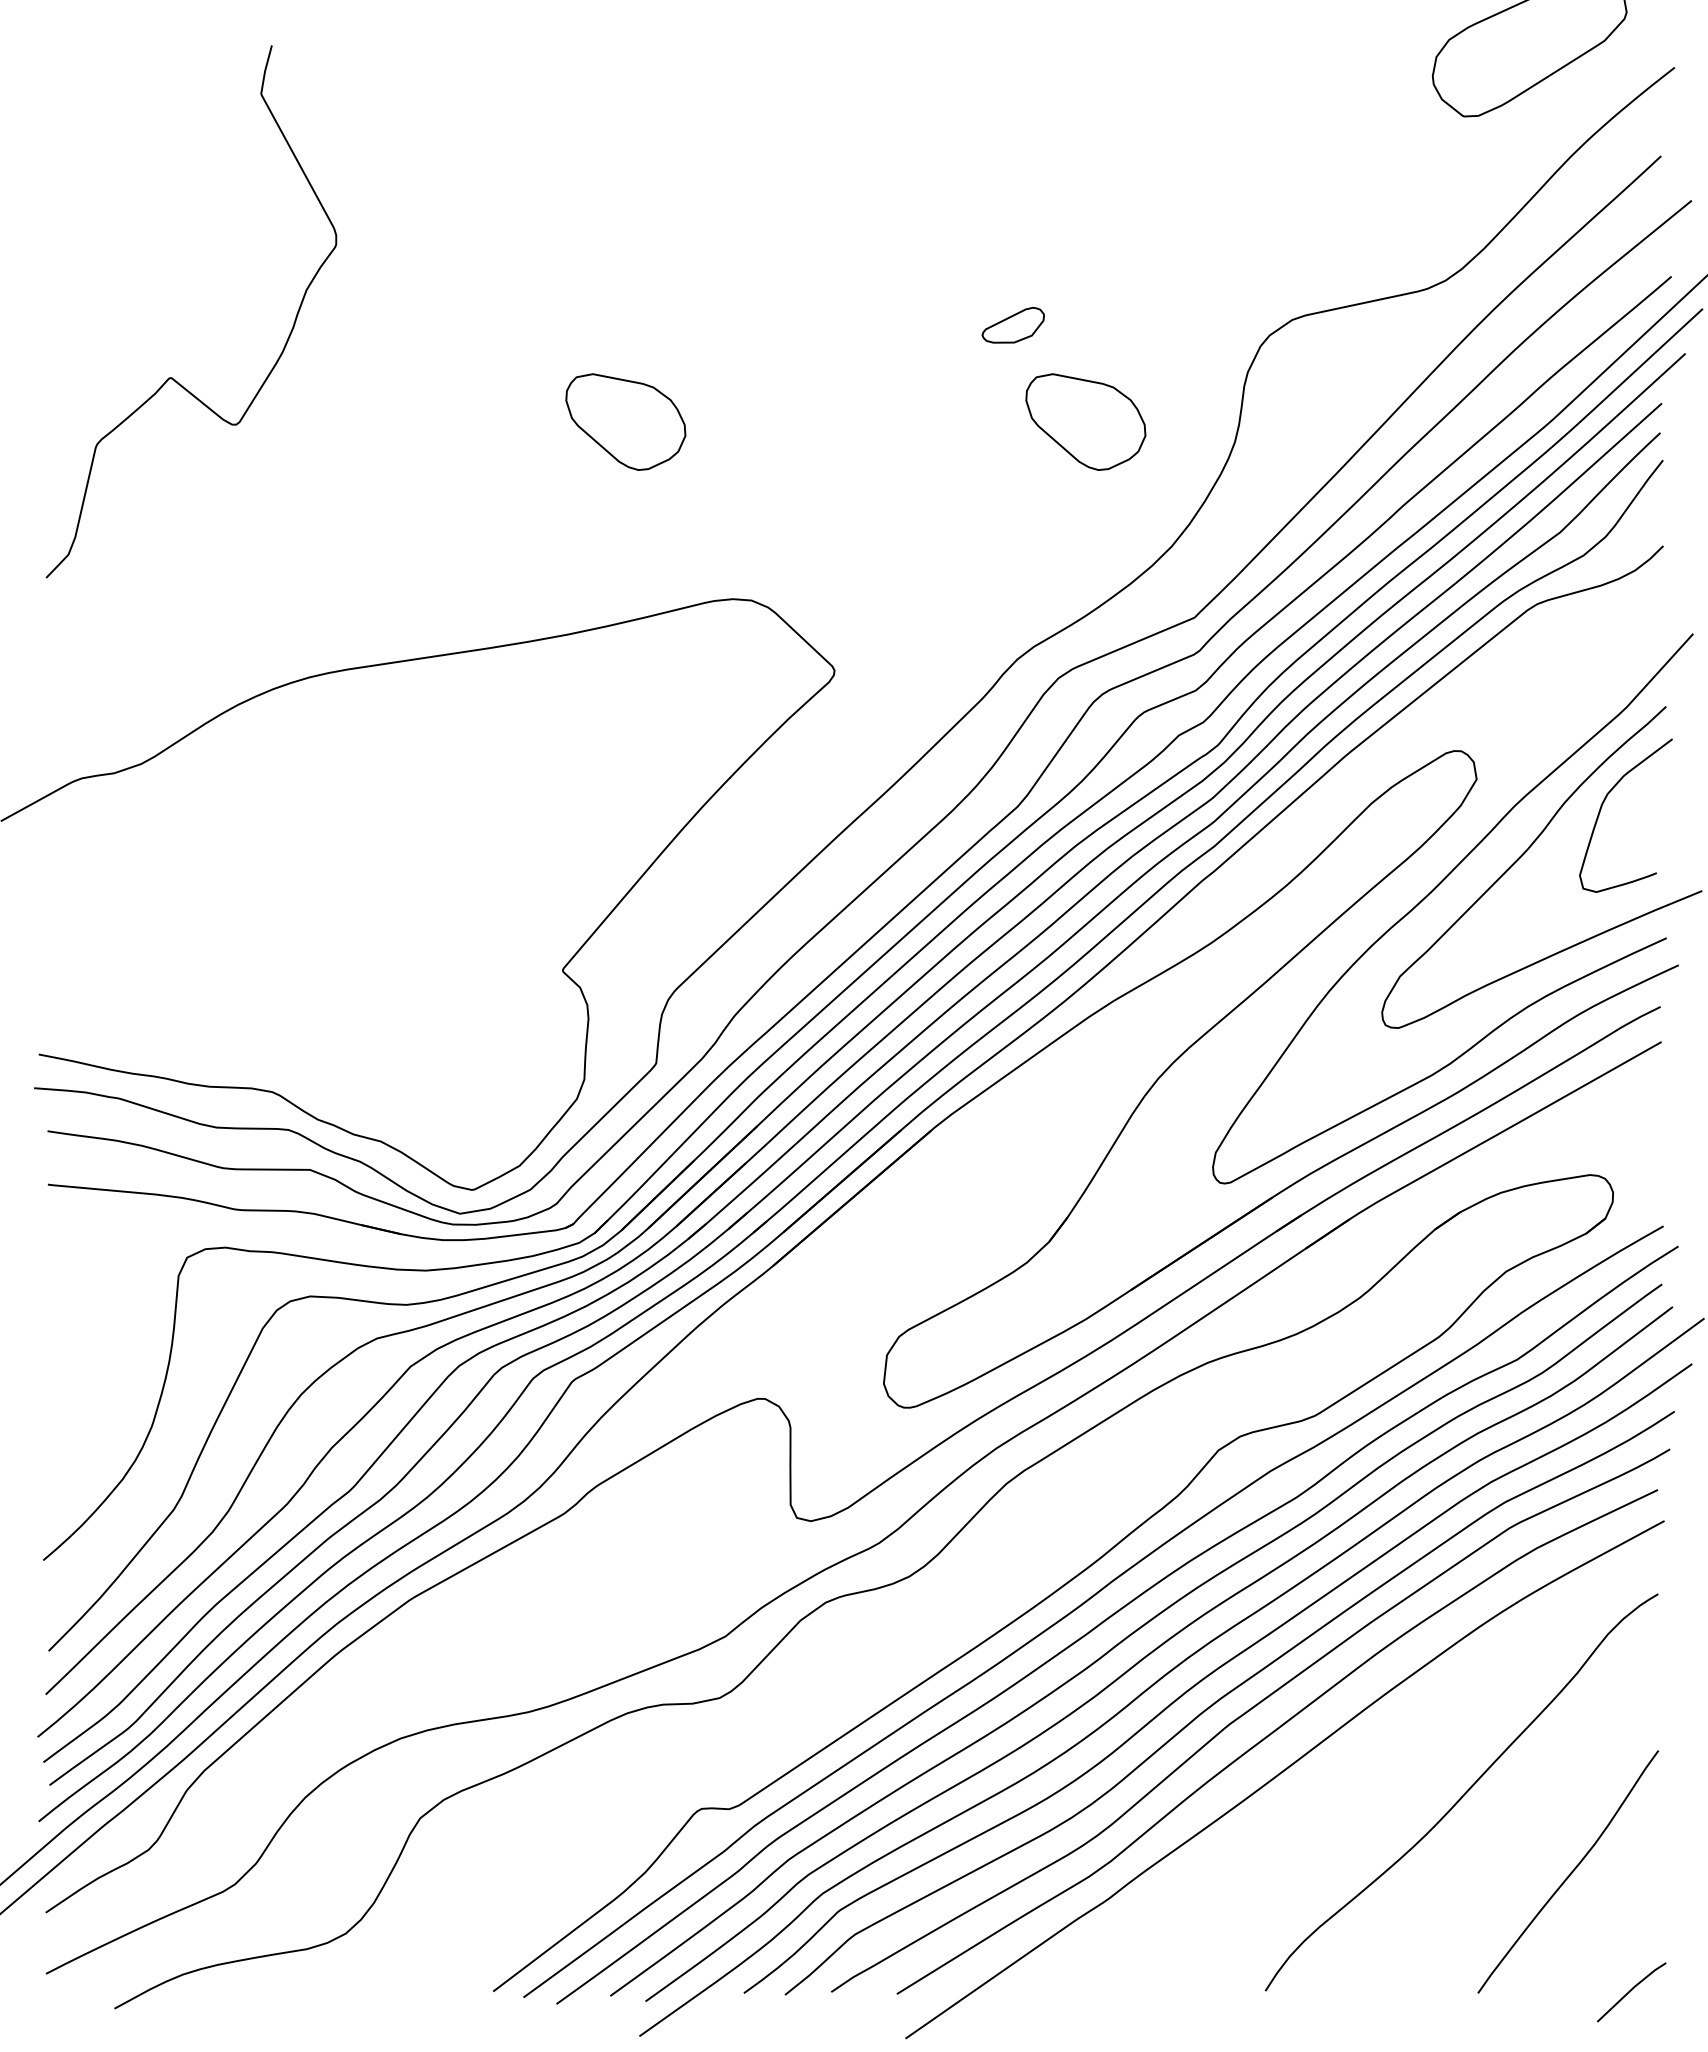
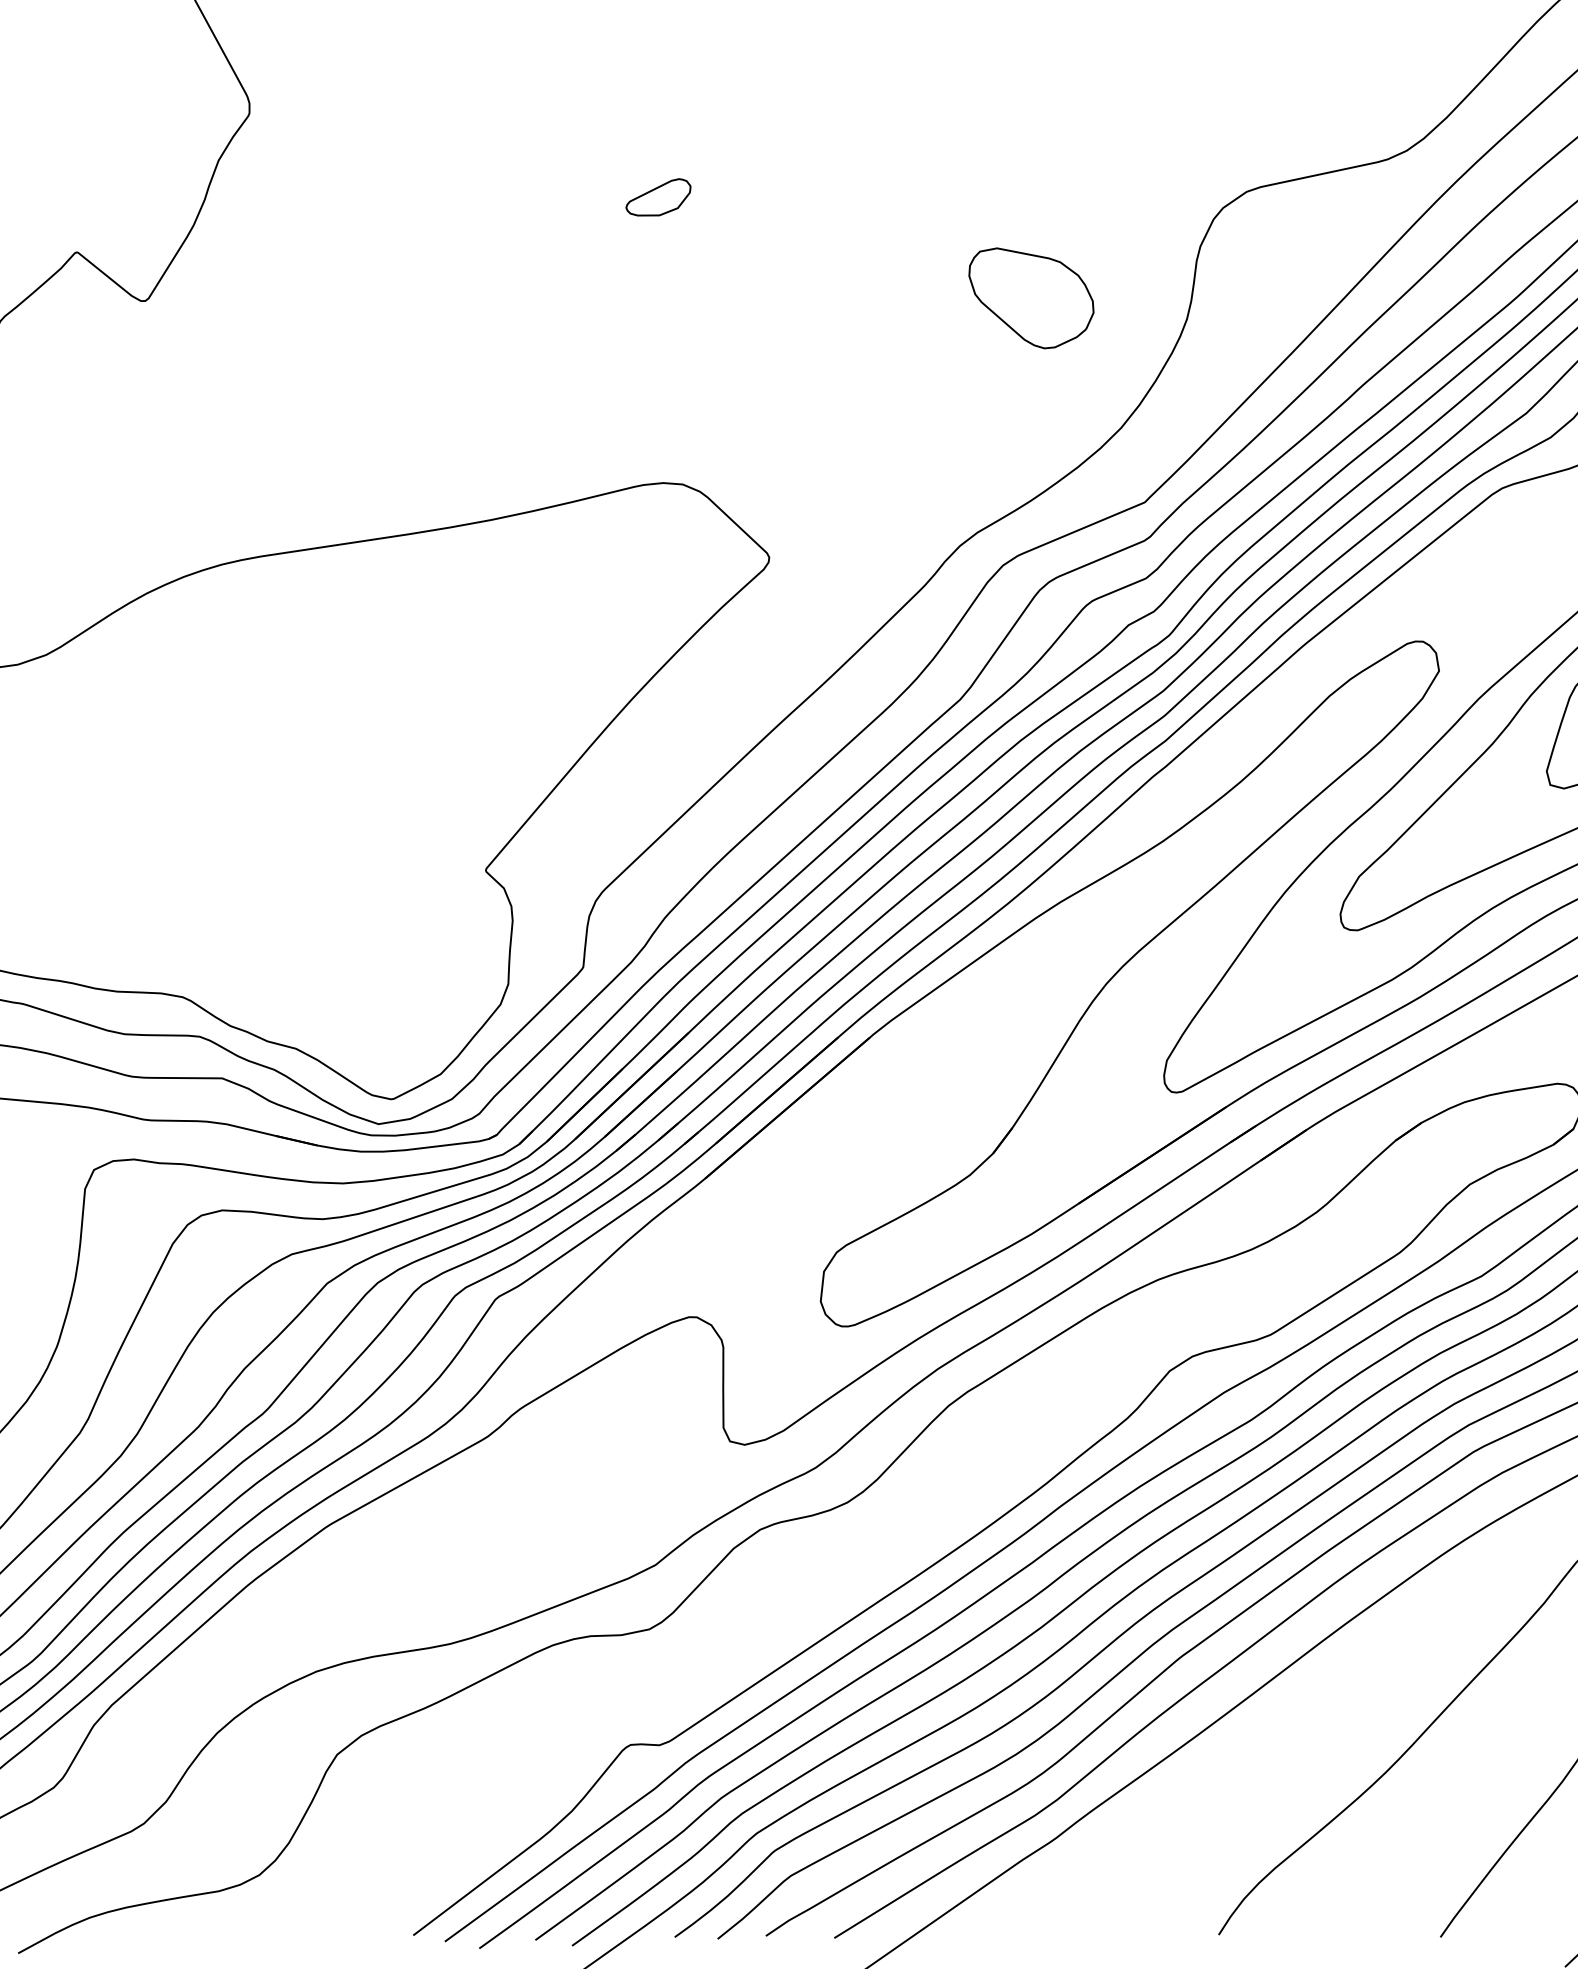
part: (1012, 324) -> (657, 196), moved
part: (625, 421) -> (551, 297), removed

